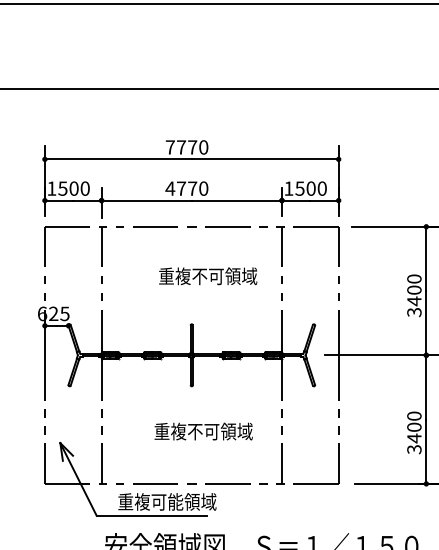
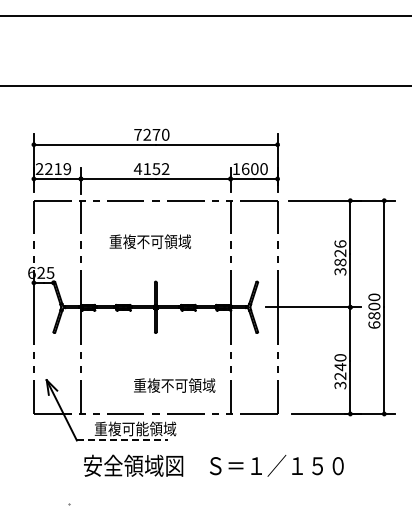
text: (181, 147) -> (147, 134), 7770 -> 7270
text: (68, 189) -> (53, 169), 1500 -> 2219
text: (192, 189) -> (156, 169), 4770 -> 4152
text: (299, 189) -> (245, 169), 1500 -> 1600
text: (207, 275) -> (149, 241), moved
text: (414, 290) -> (340, 253), 3400 -> 3826
text: (203, 431) -> (174, 385), moved
text: (414, 432) -> (340, 371), 3400 -> 3240
line: (151, 515) -> (122, 440), solid -> dashed

